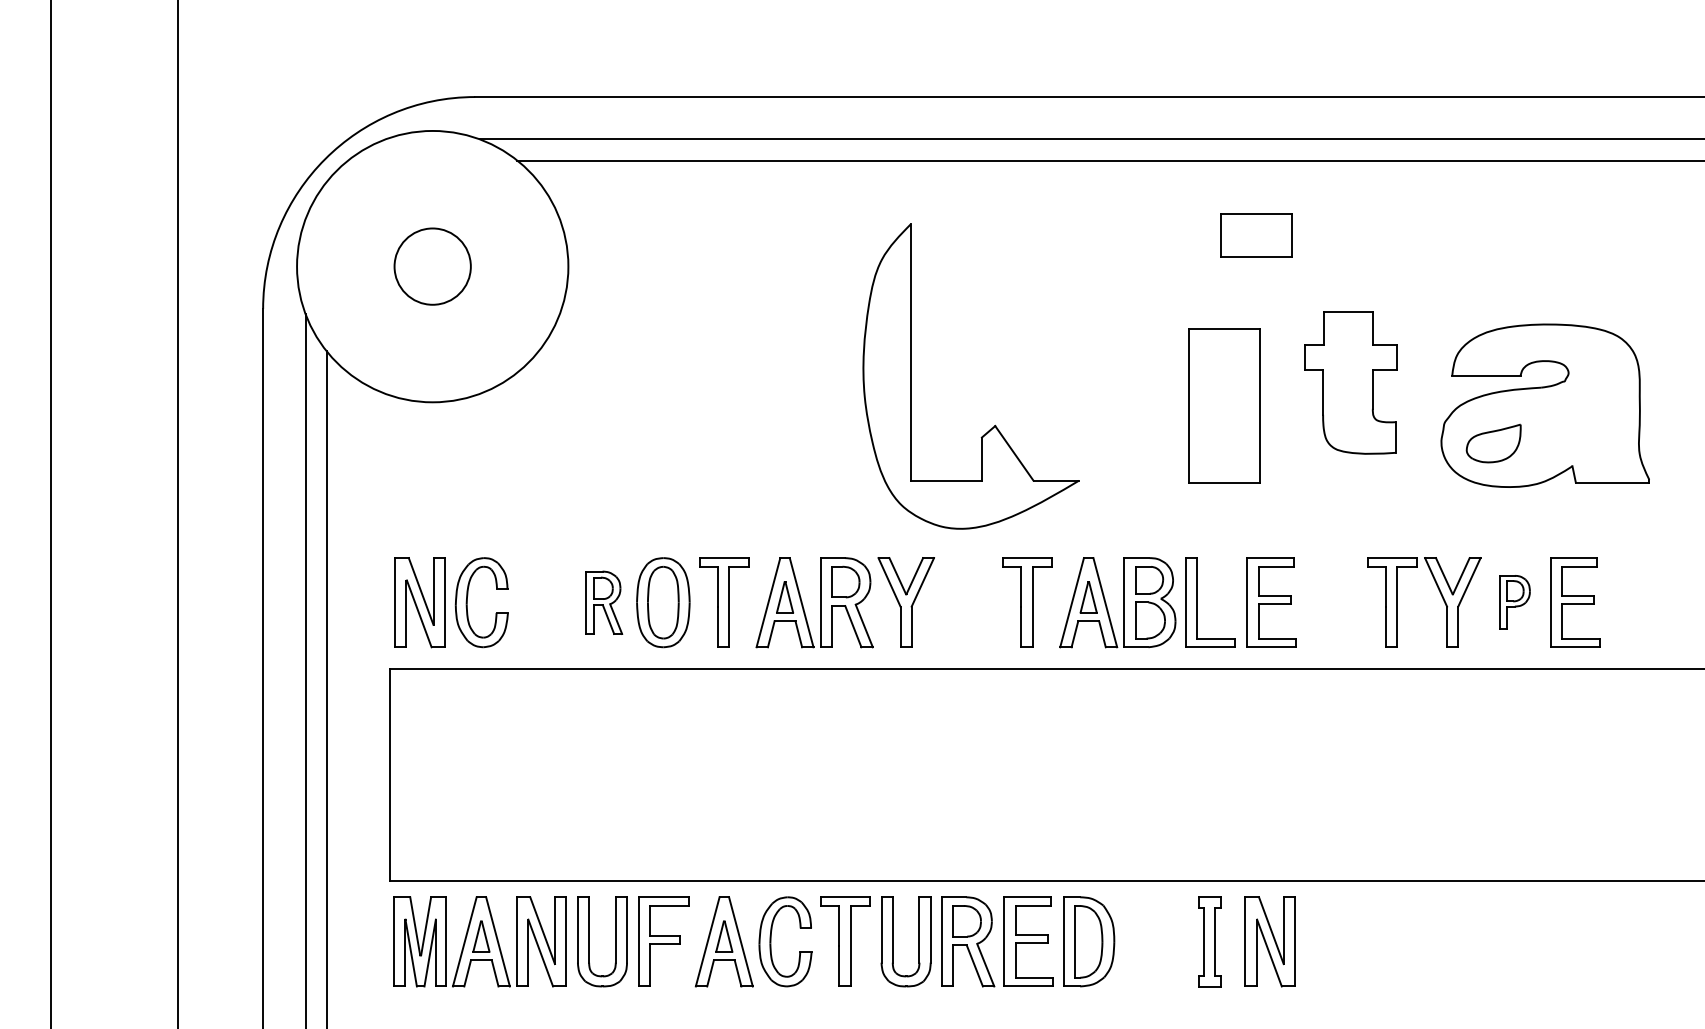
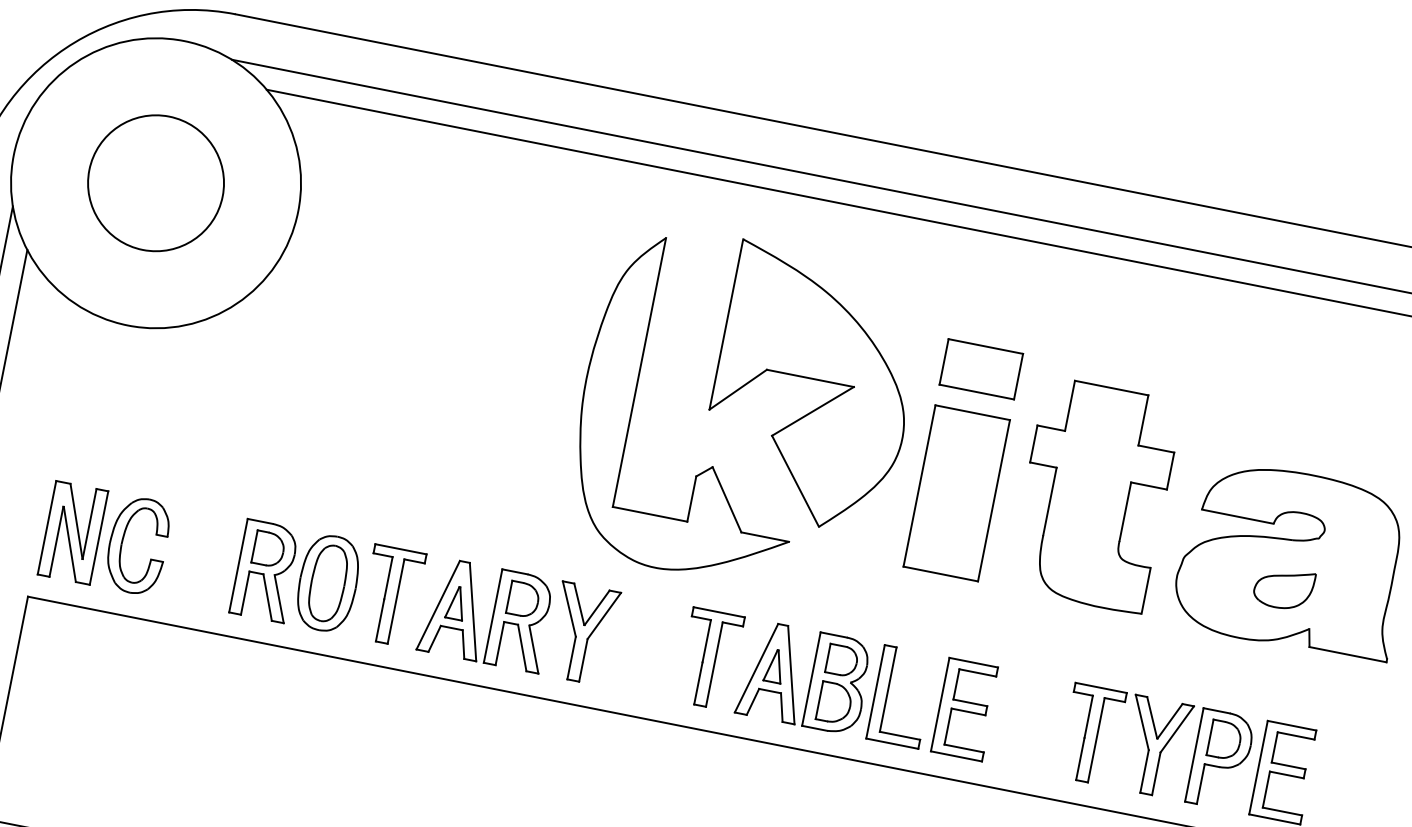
part: (1256, 235) -> (981, 369), moved
circle: (432, 266) -> (155, 183), size x1.67
part: (1072, 327) -> (814, 379), added
part: (1350, 382) -> (1094, 495), size x1.43
part: (1493, 443) -> (1283, 588), moved
part: (603, 602) -> (265, 570), size x1.43
part: (1514, 602) -> (1220, 759), size x1.67

